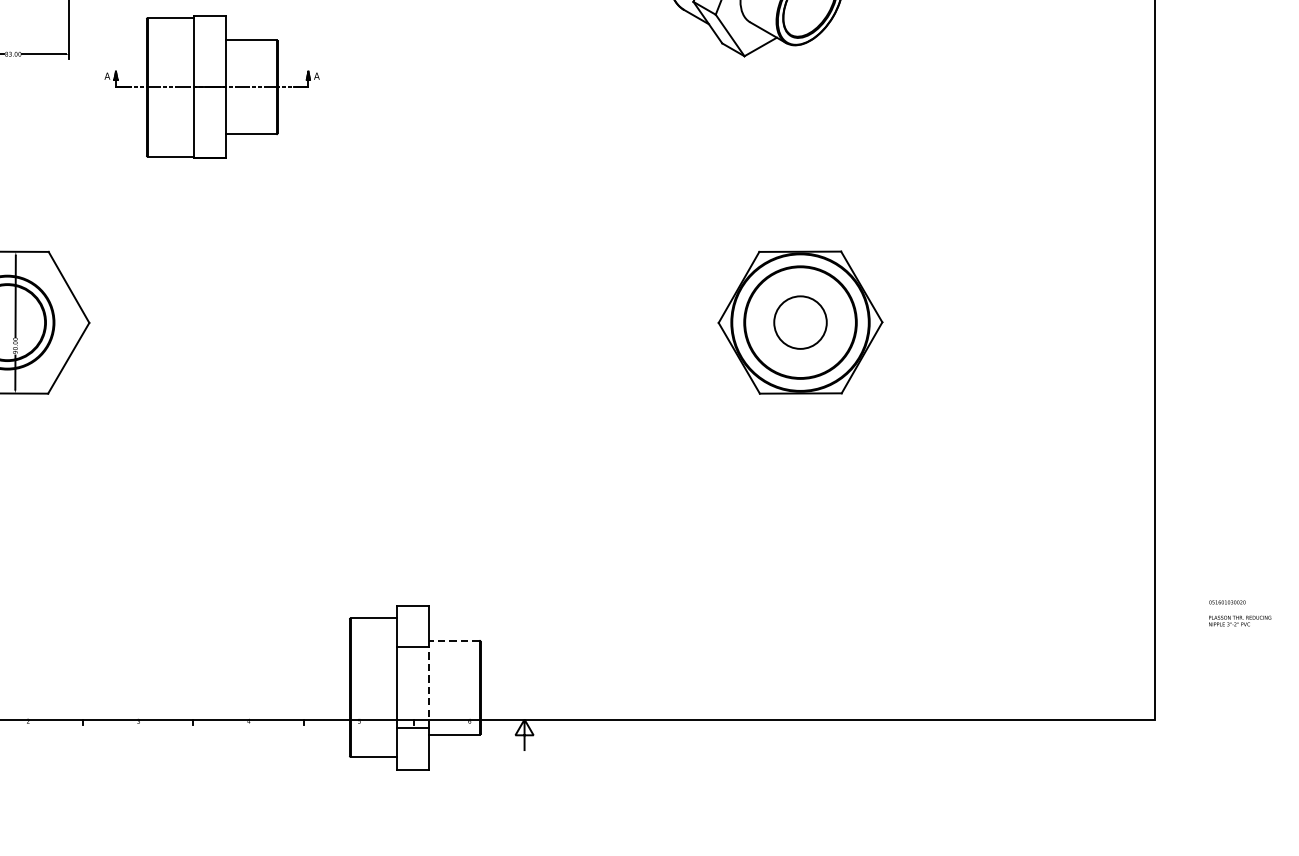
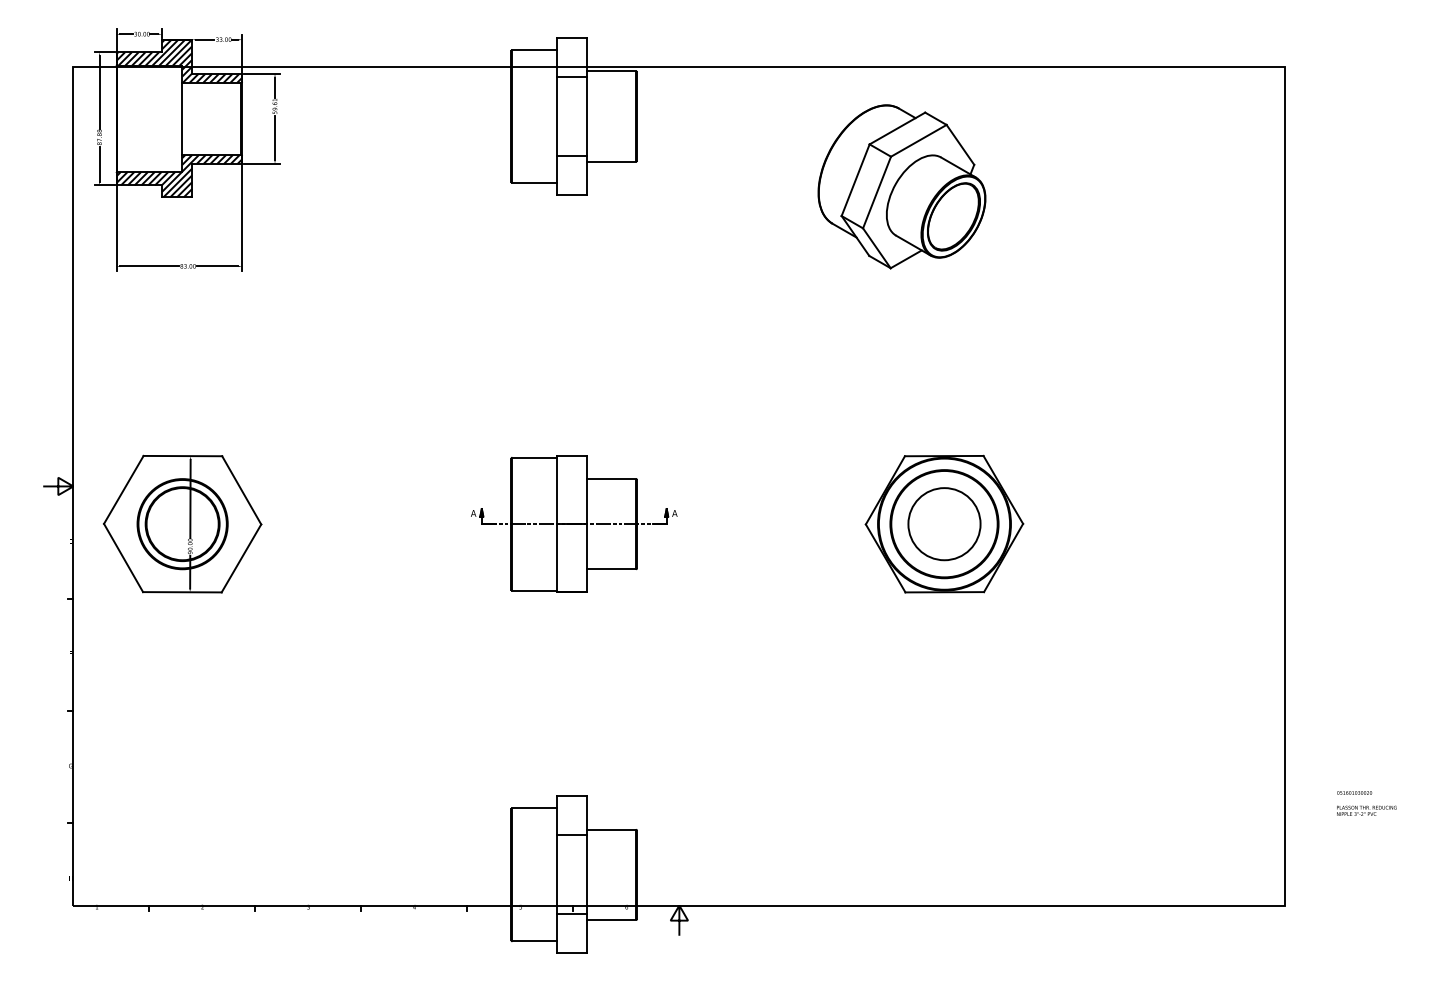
part: (212, 86) -> (574, 523), moved
circle: (800, 322) -> (944, 524), size x1.43
line: (453, 640) -> (611, 829), dashed -> solid
line: (428, 687) -> (587, 874), dashed -> solid

